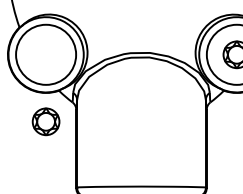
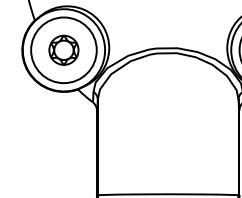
part: (45, 121) -> (63, 49), moved

